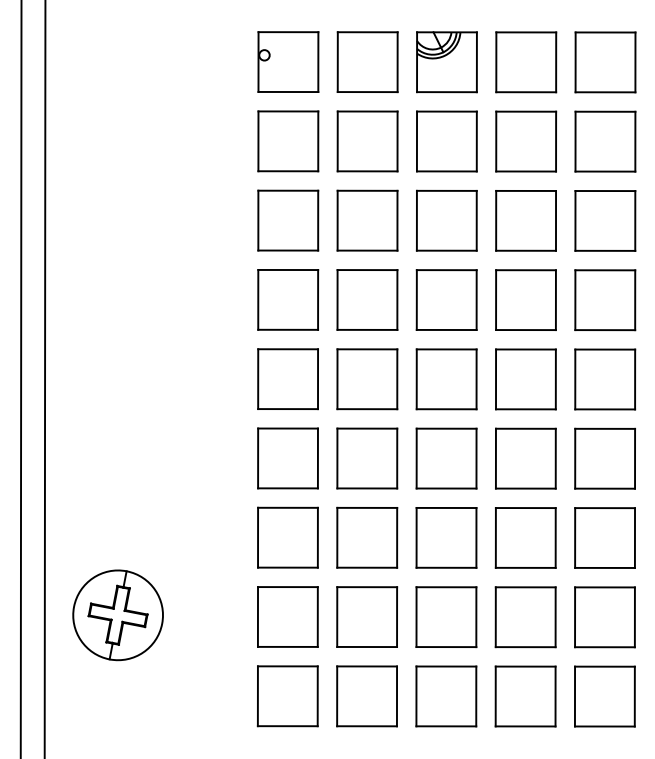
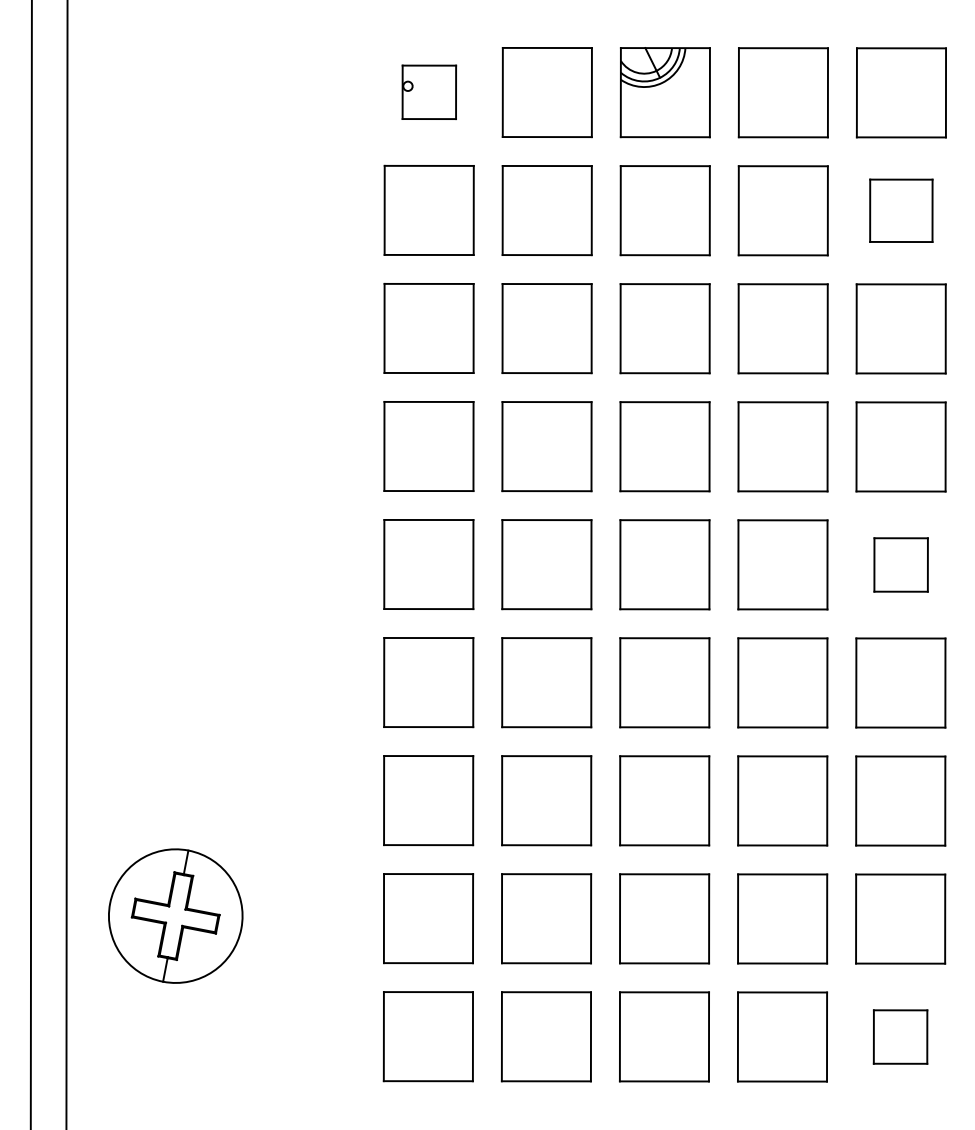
part: (288, 61) -> (429, 91), size x0.6
part: (605, 141) -> (901, 210), size x0.7
part: (605, 379) -> (901, 565), size x0.6
part: (604, 696) -> (899, 1036), size x0.6

